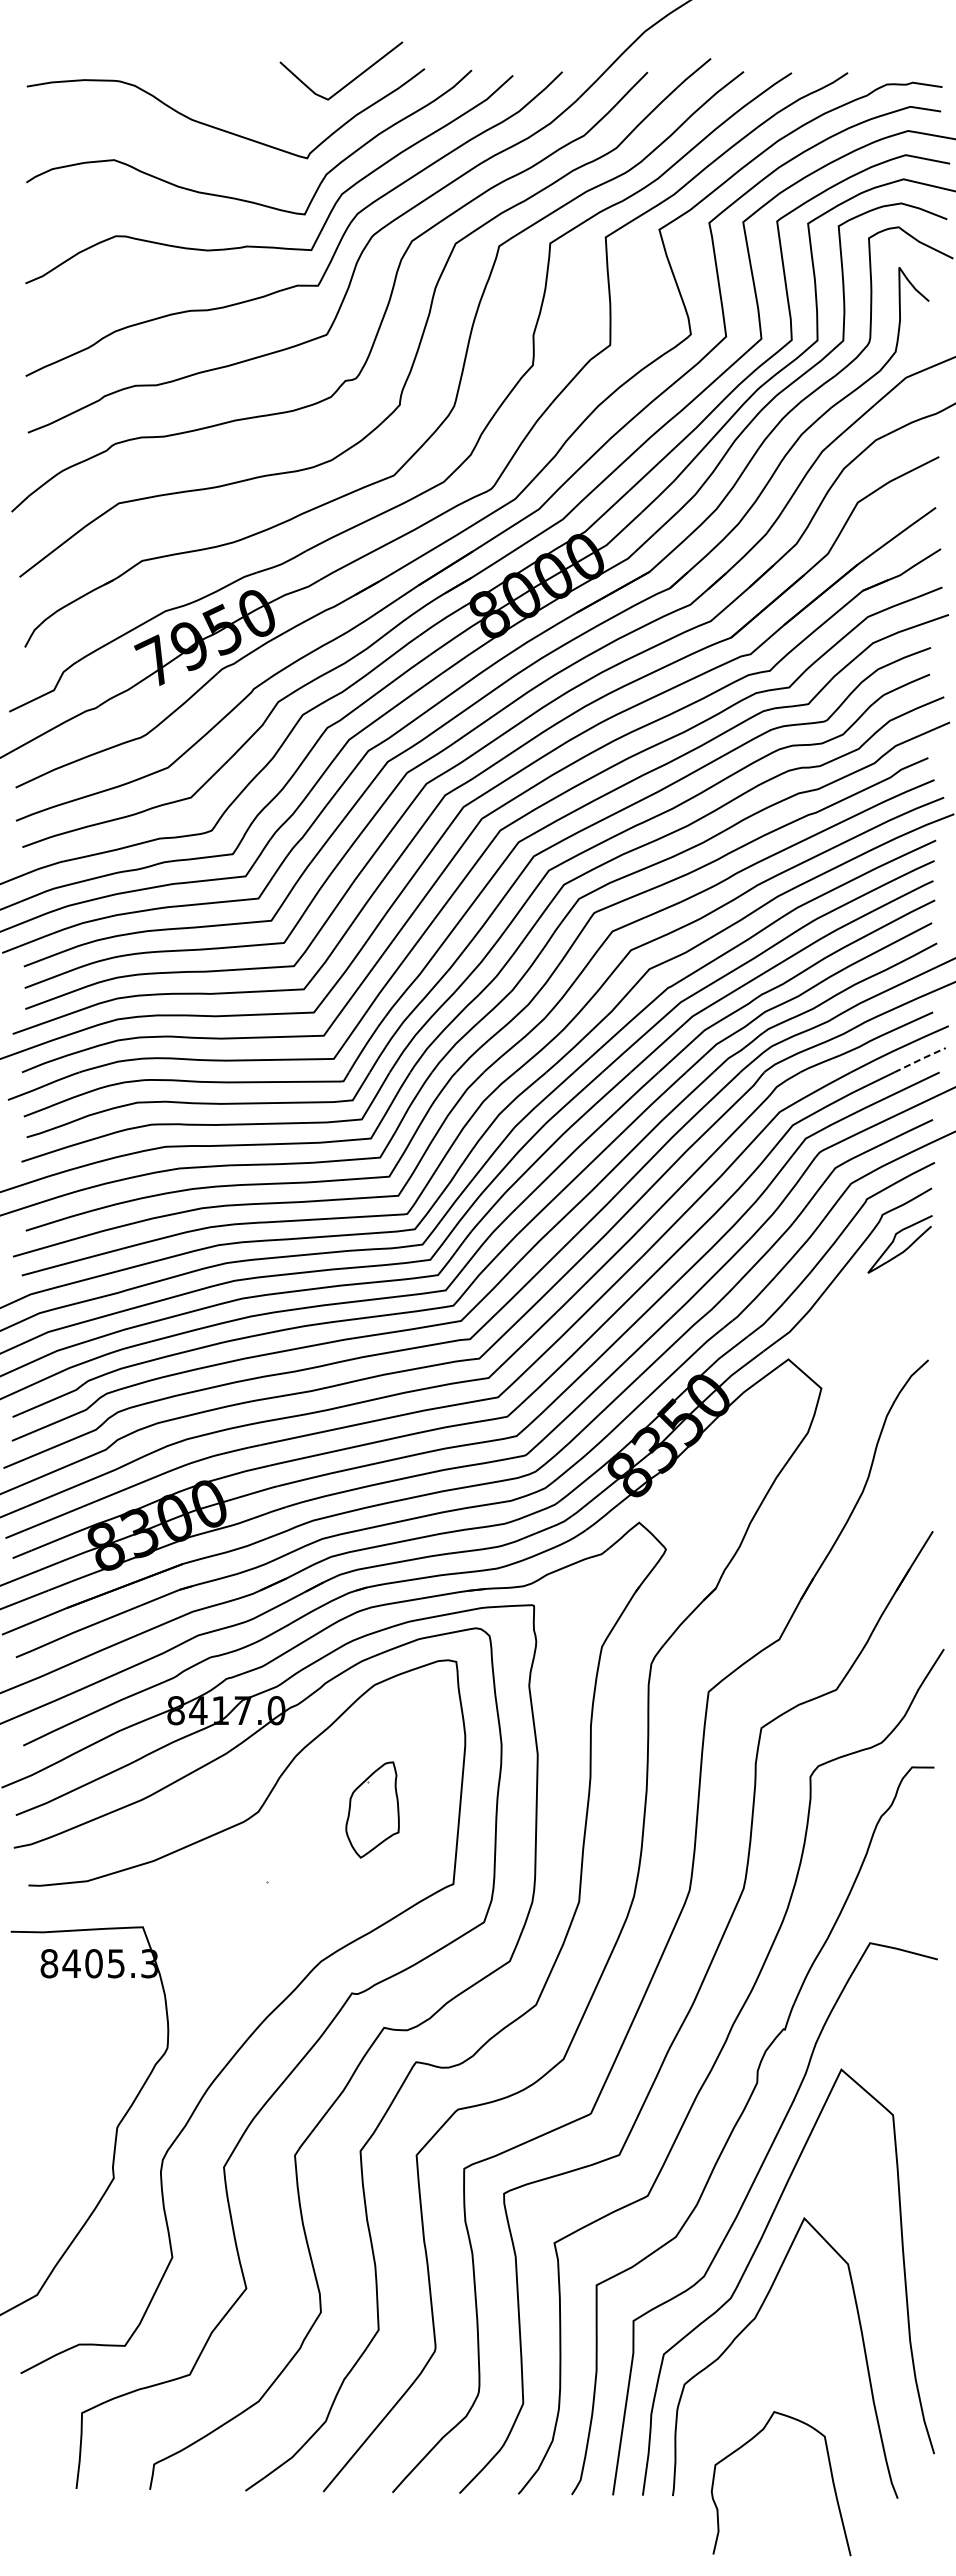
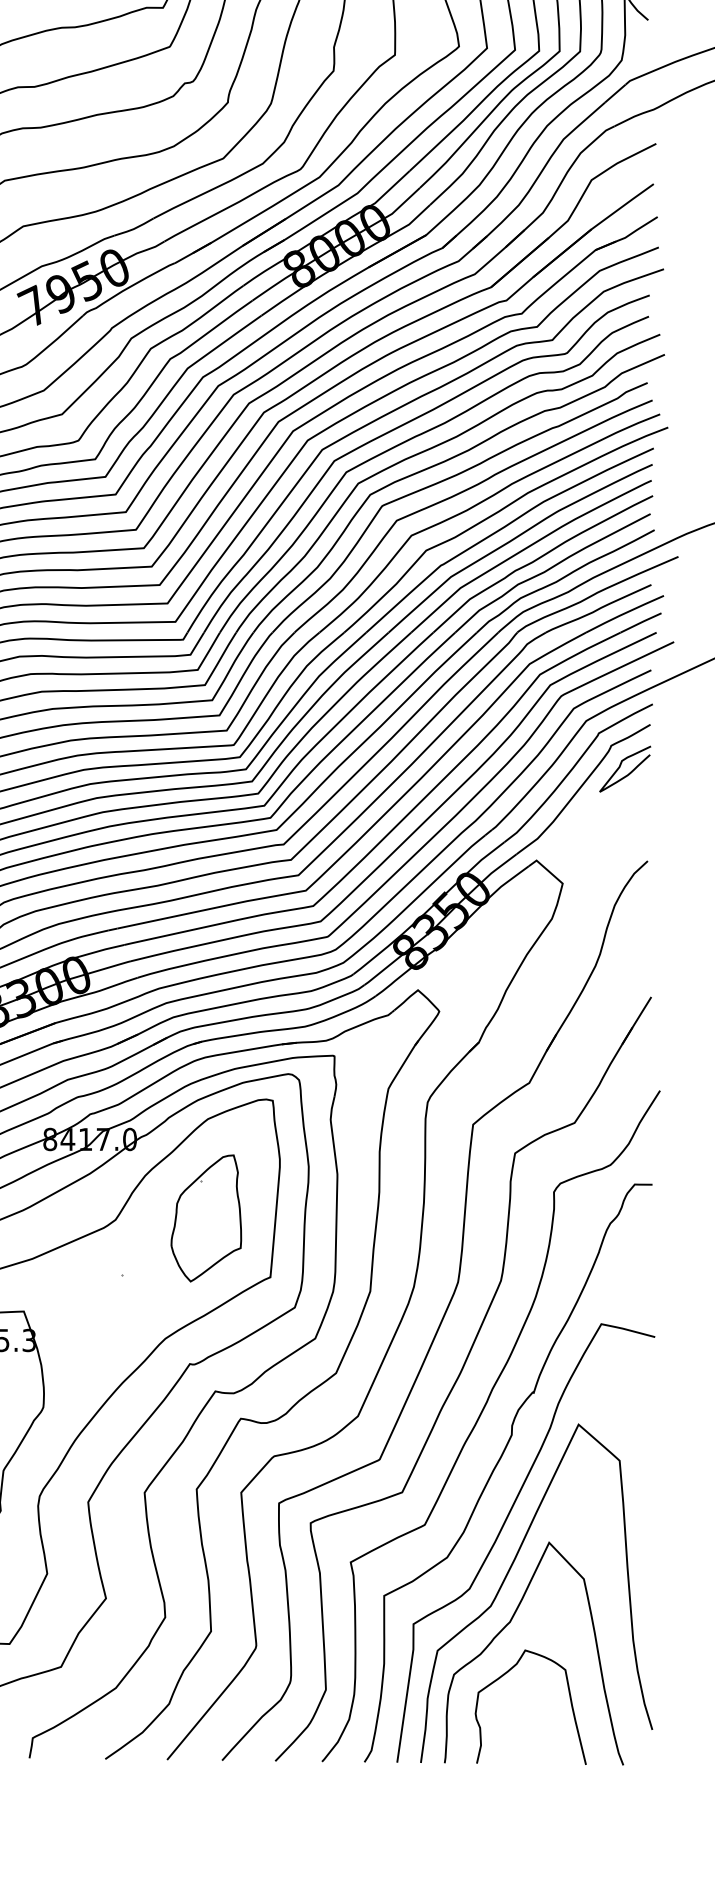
line: (921, 1059) -> (642, 622), dashed -> solid
part: (372, 1809) -> (206, 1218), size x1.67
curve: (830, 2473) -> (569, 1699), moved

